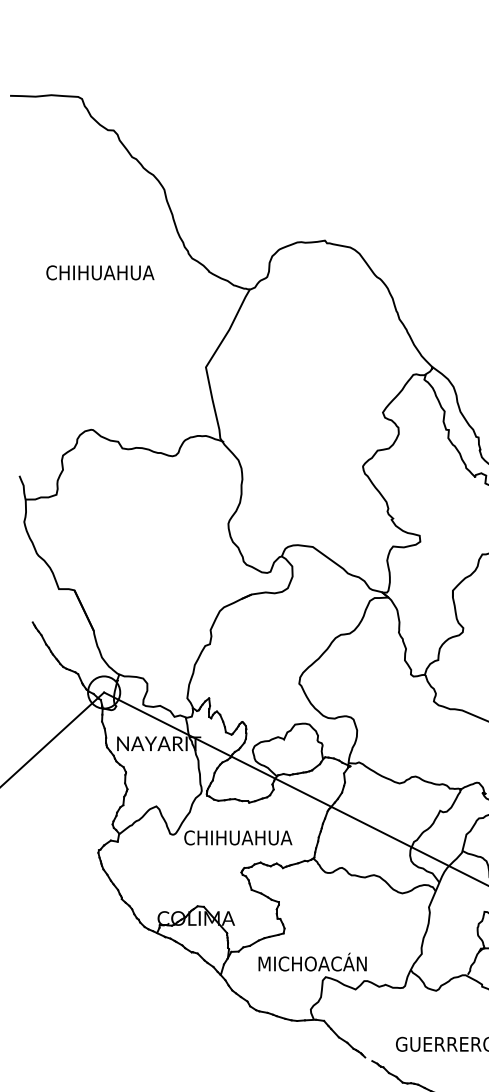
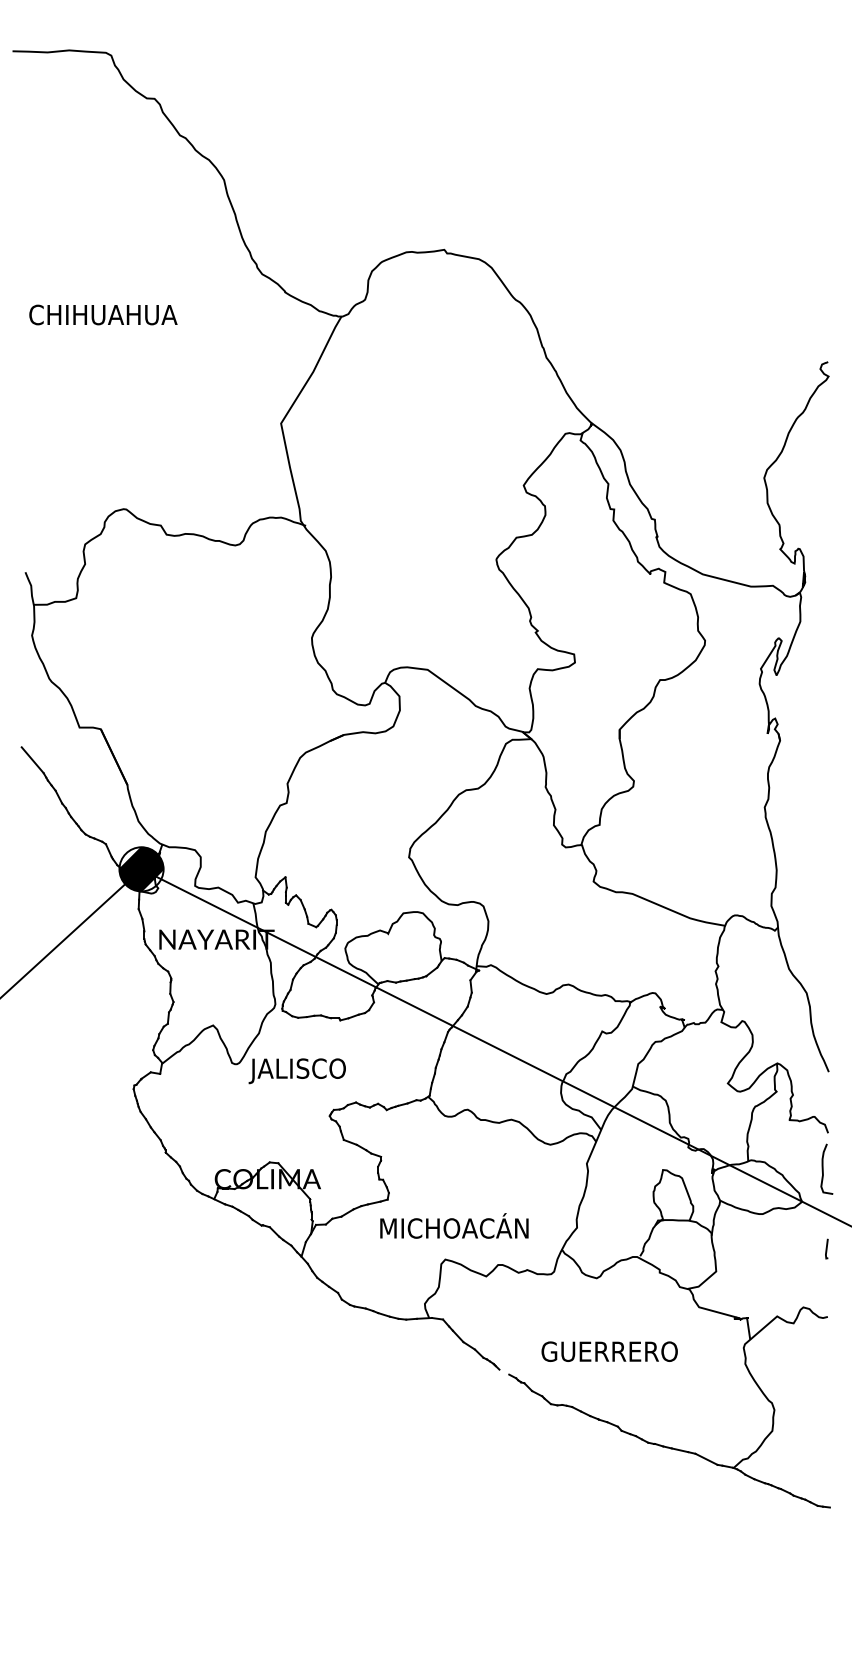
text: (100, 272) -> (103, 314), moved
line: (24, 613) -> (32, 760), added
hatch: (104, 692) -> (141, 869), added
text: (236, 839) -> (323, 1071), CHIHUAHUA -> JALISCO
text: (312, 961) -> (454, 1225), moved

